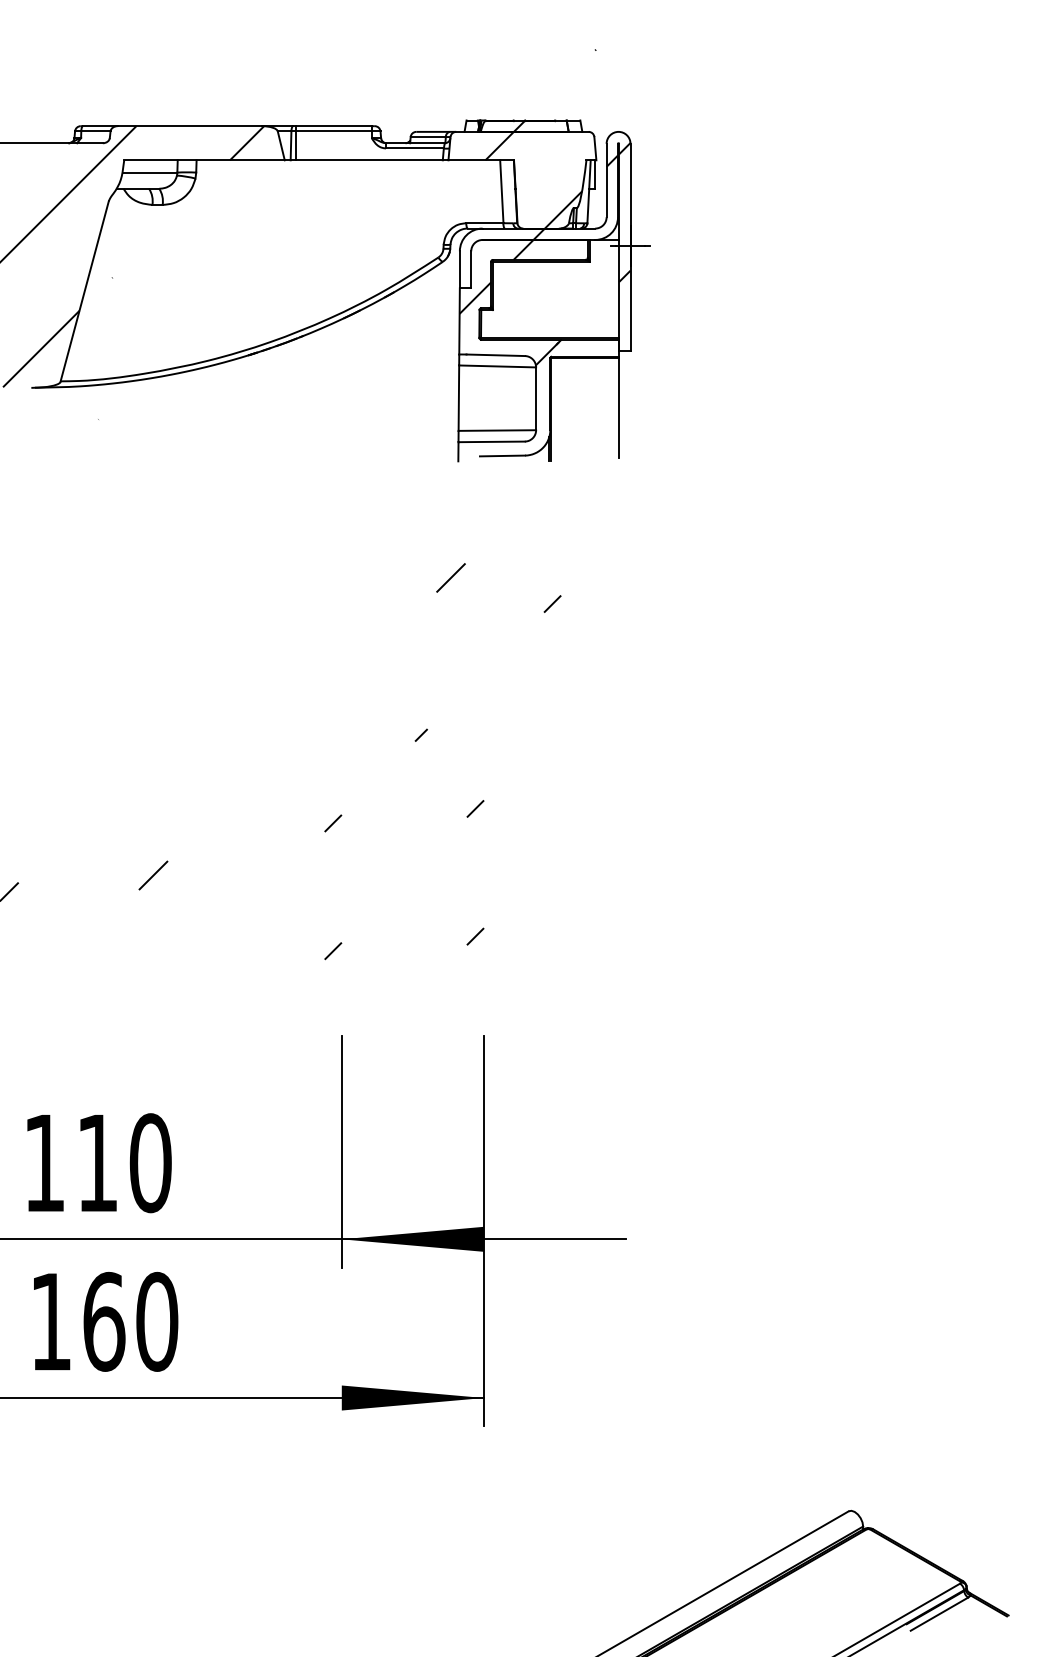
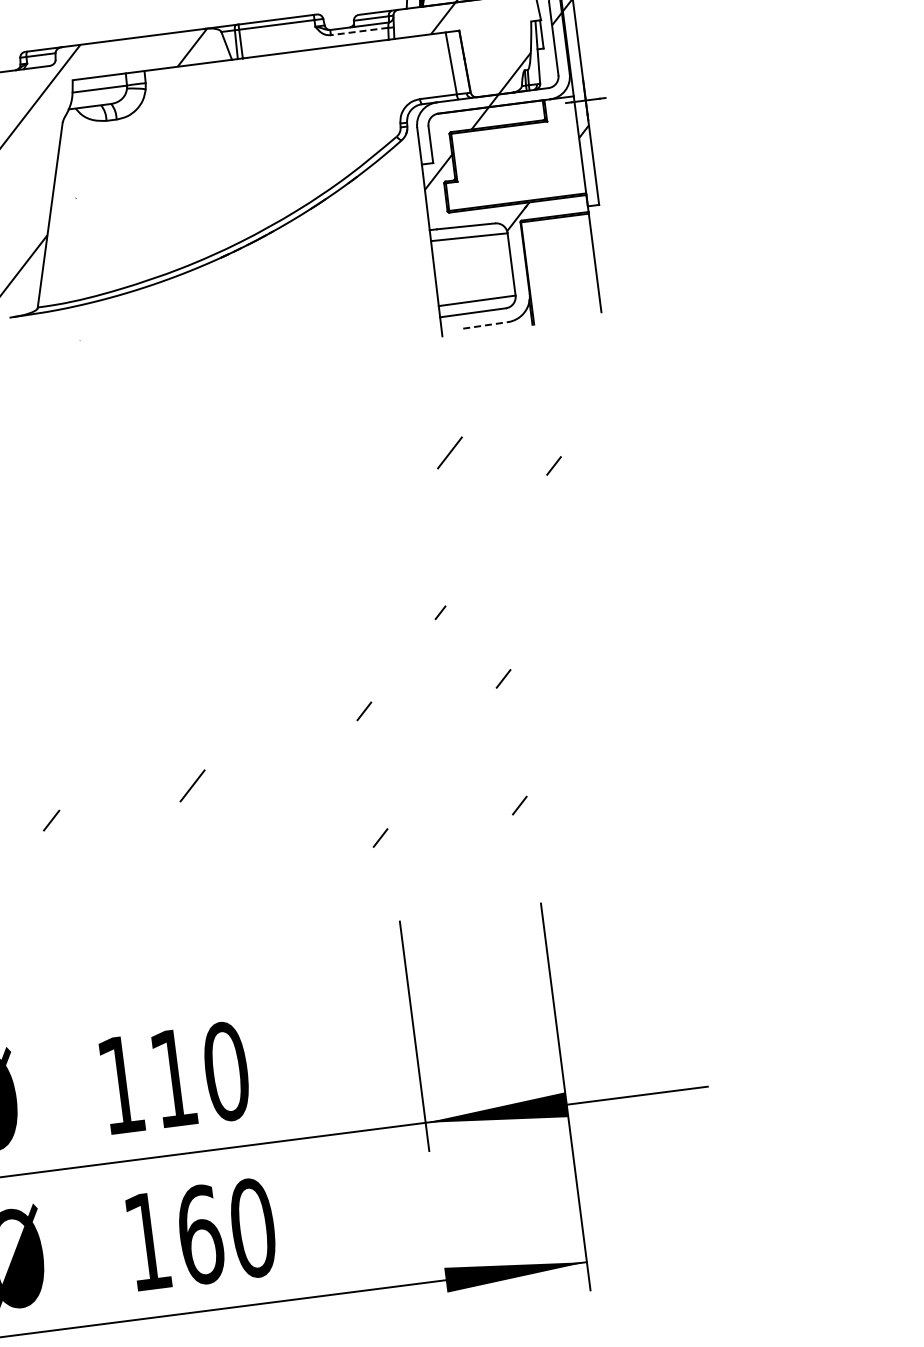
line: (414, 148) -> (359, 31), solid -> dashed
line: (502, 455) -> (485, 324), solid -> dashed

